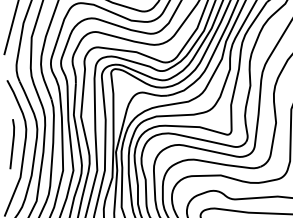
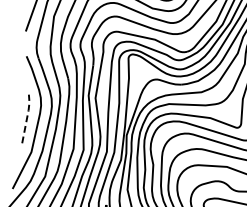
line: (13, 141) -> (27, 116), solid -> dashed

